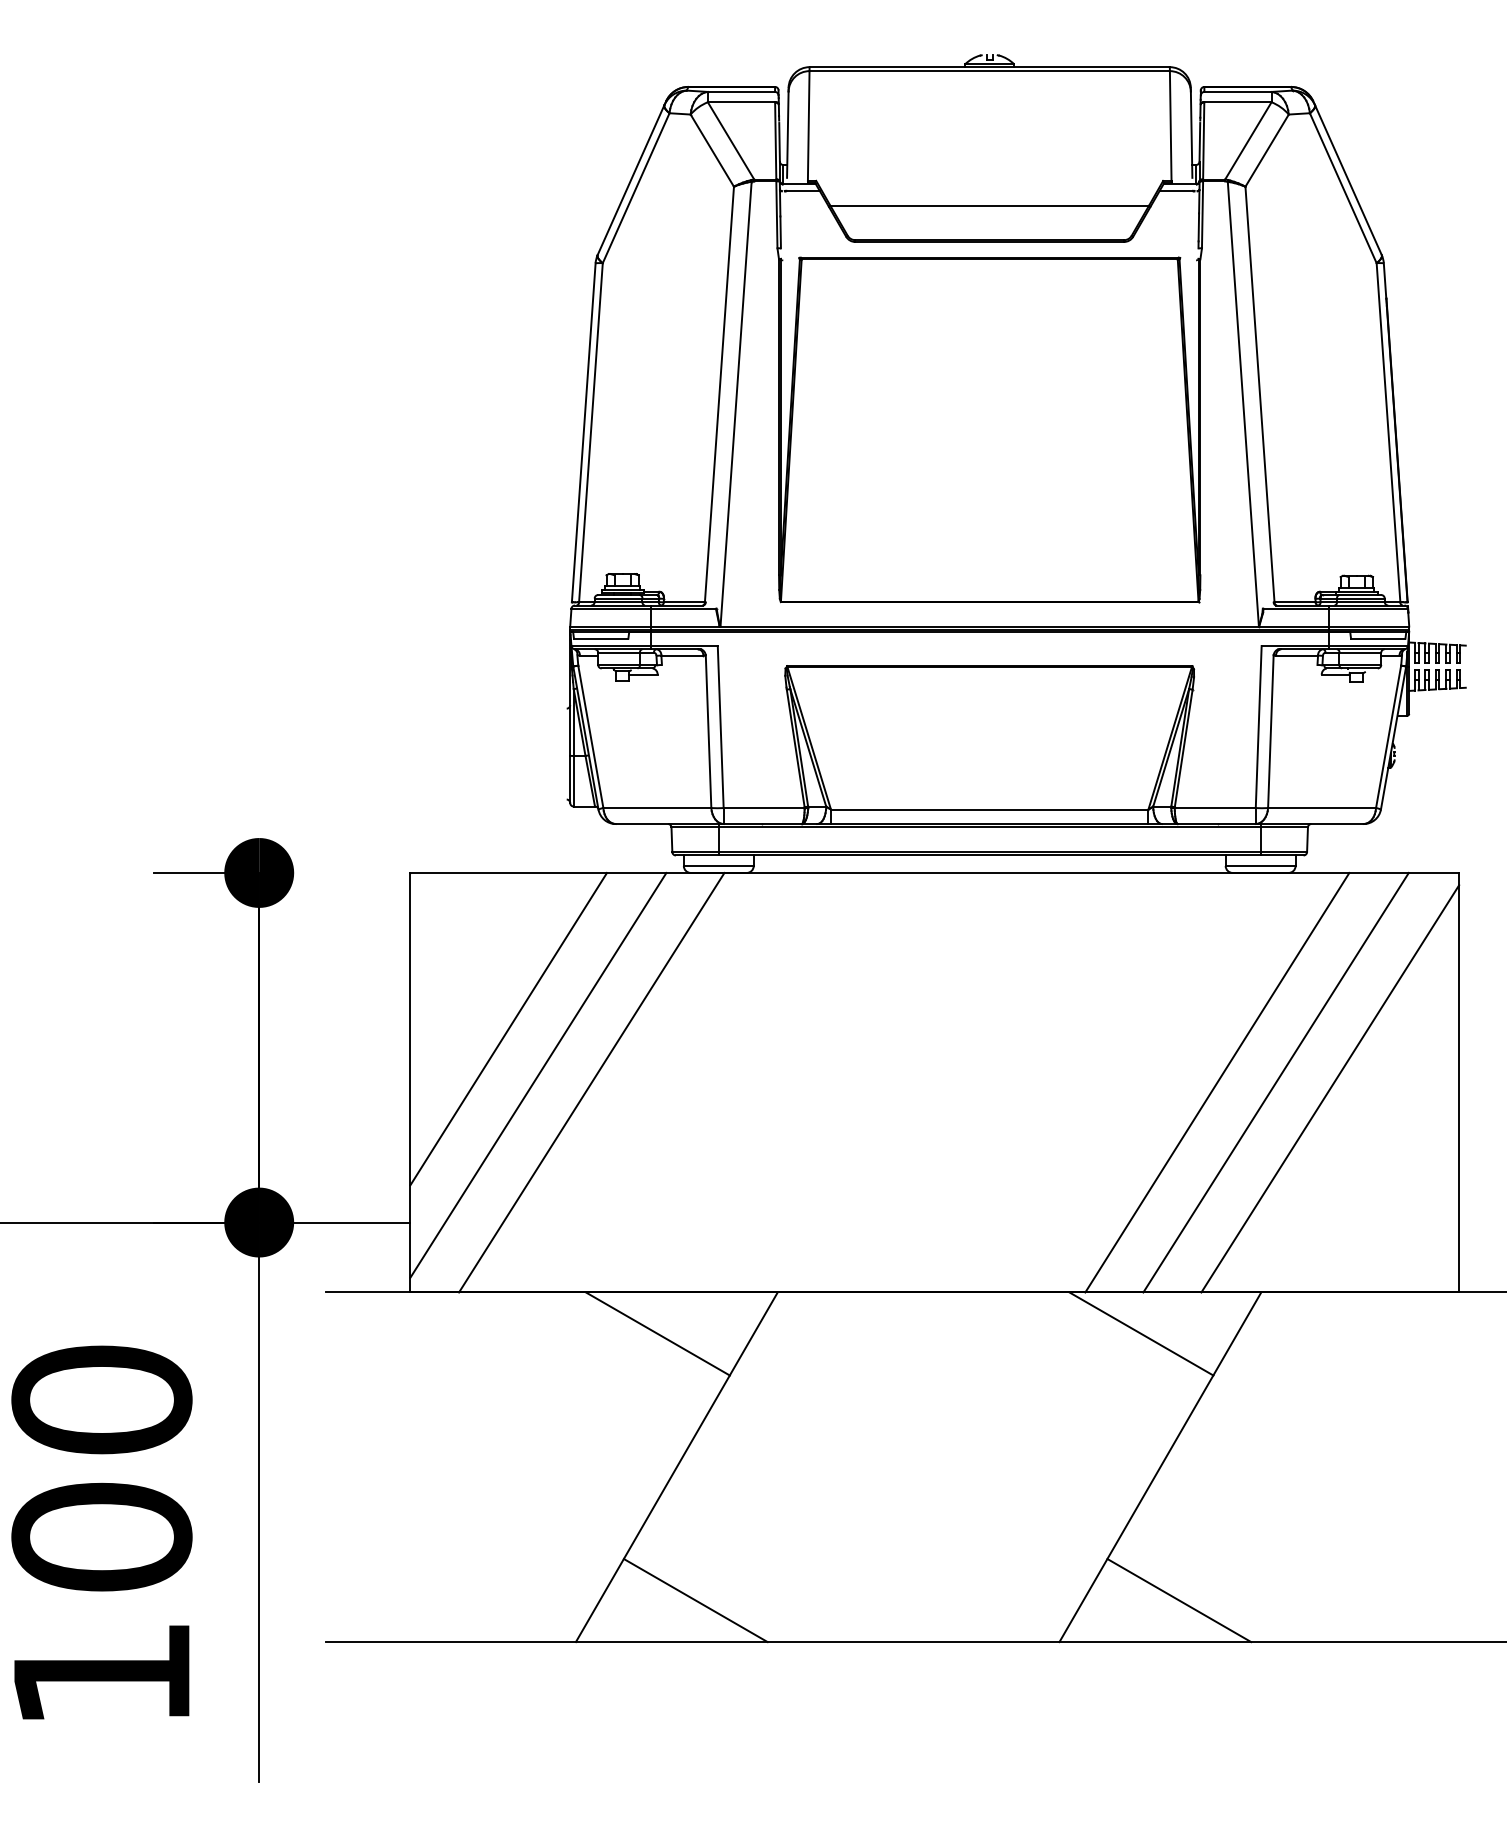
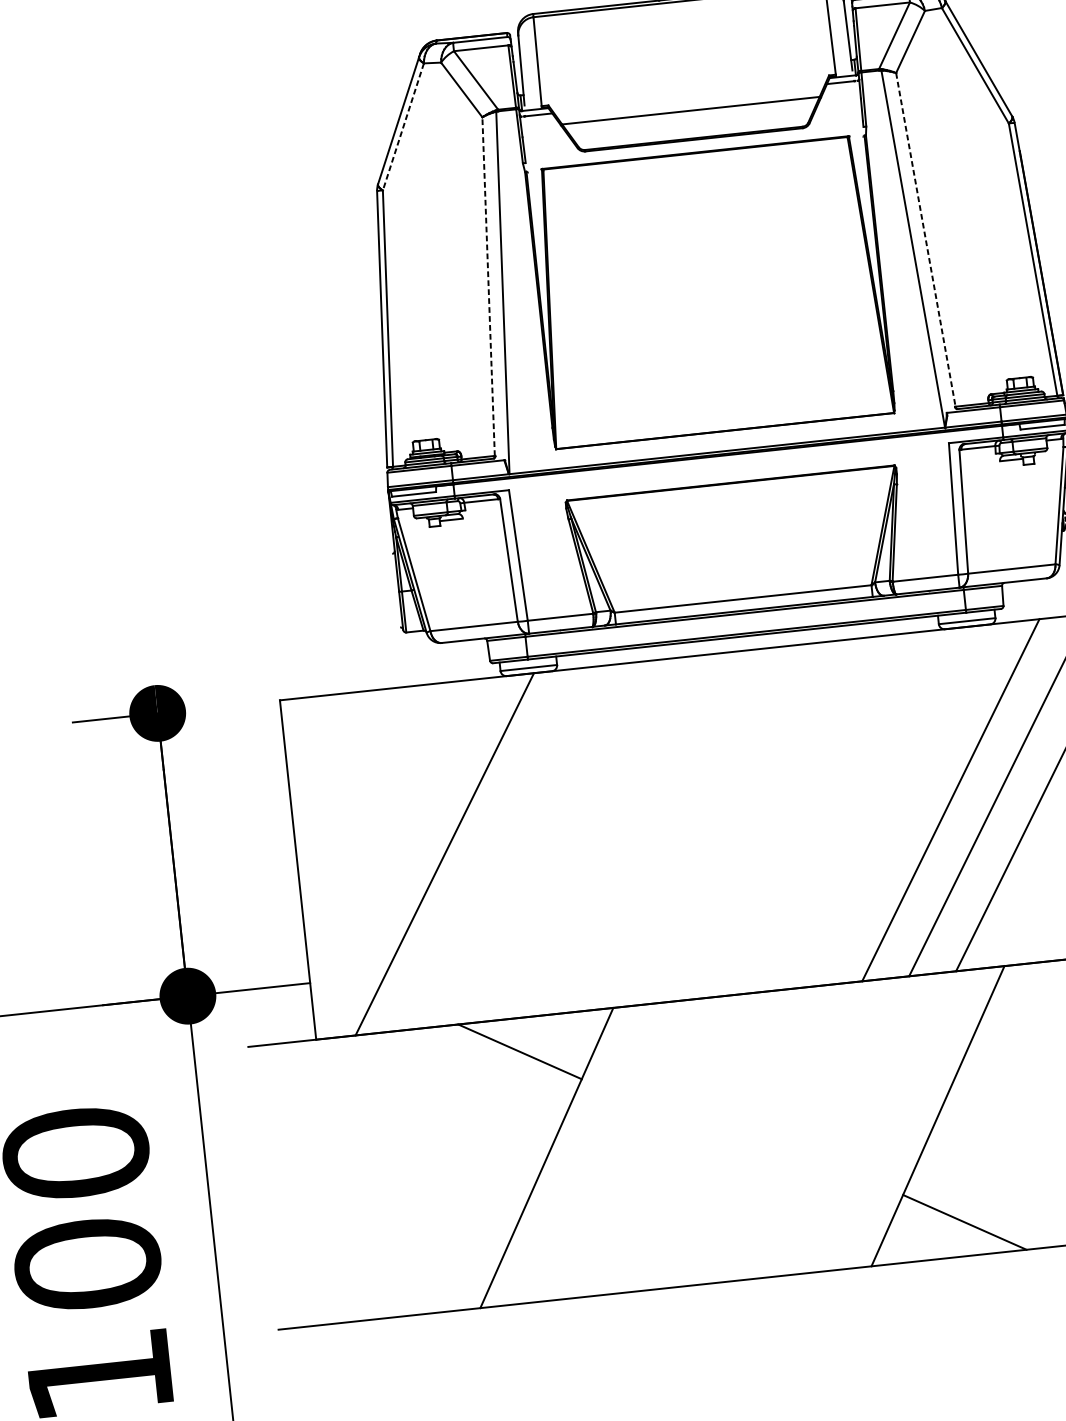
line: (635, 188) -> (402, 127), solid -> dashed
line: (719, 394) -> (488, 286), solid -> dashed
line: (1260, 395) -> (926, 240), solid -> dashed
line: (508, 1028) -> (372, 817), removed
line: (538, 1074) -> (401, 852), removed
line: (1141, 1333) -> (911, 1009), removed
line: (695, 1600) -> (573, 1264), removed

